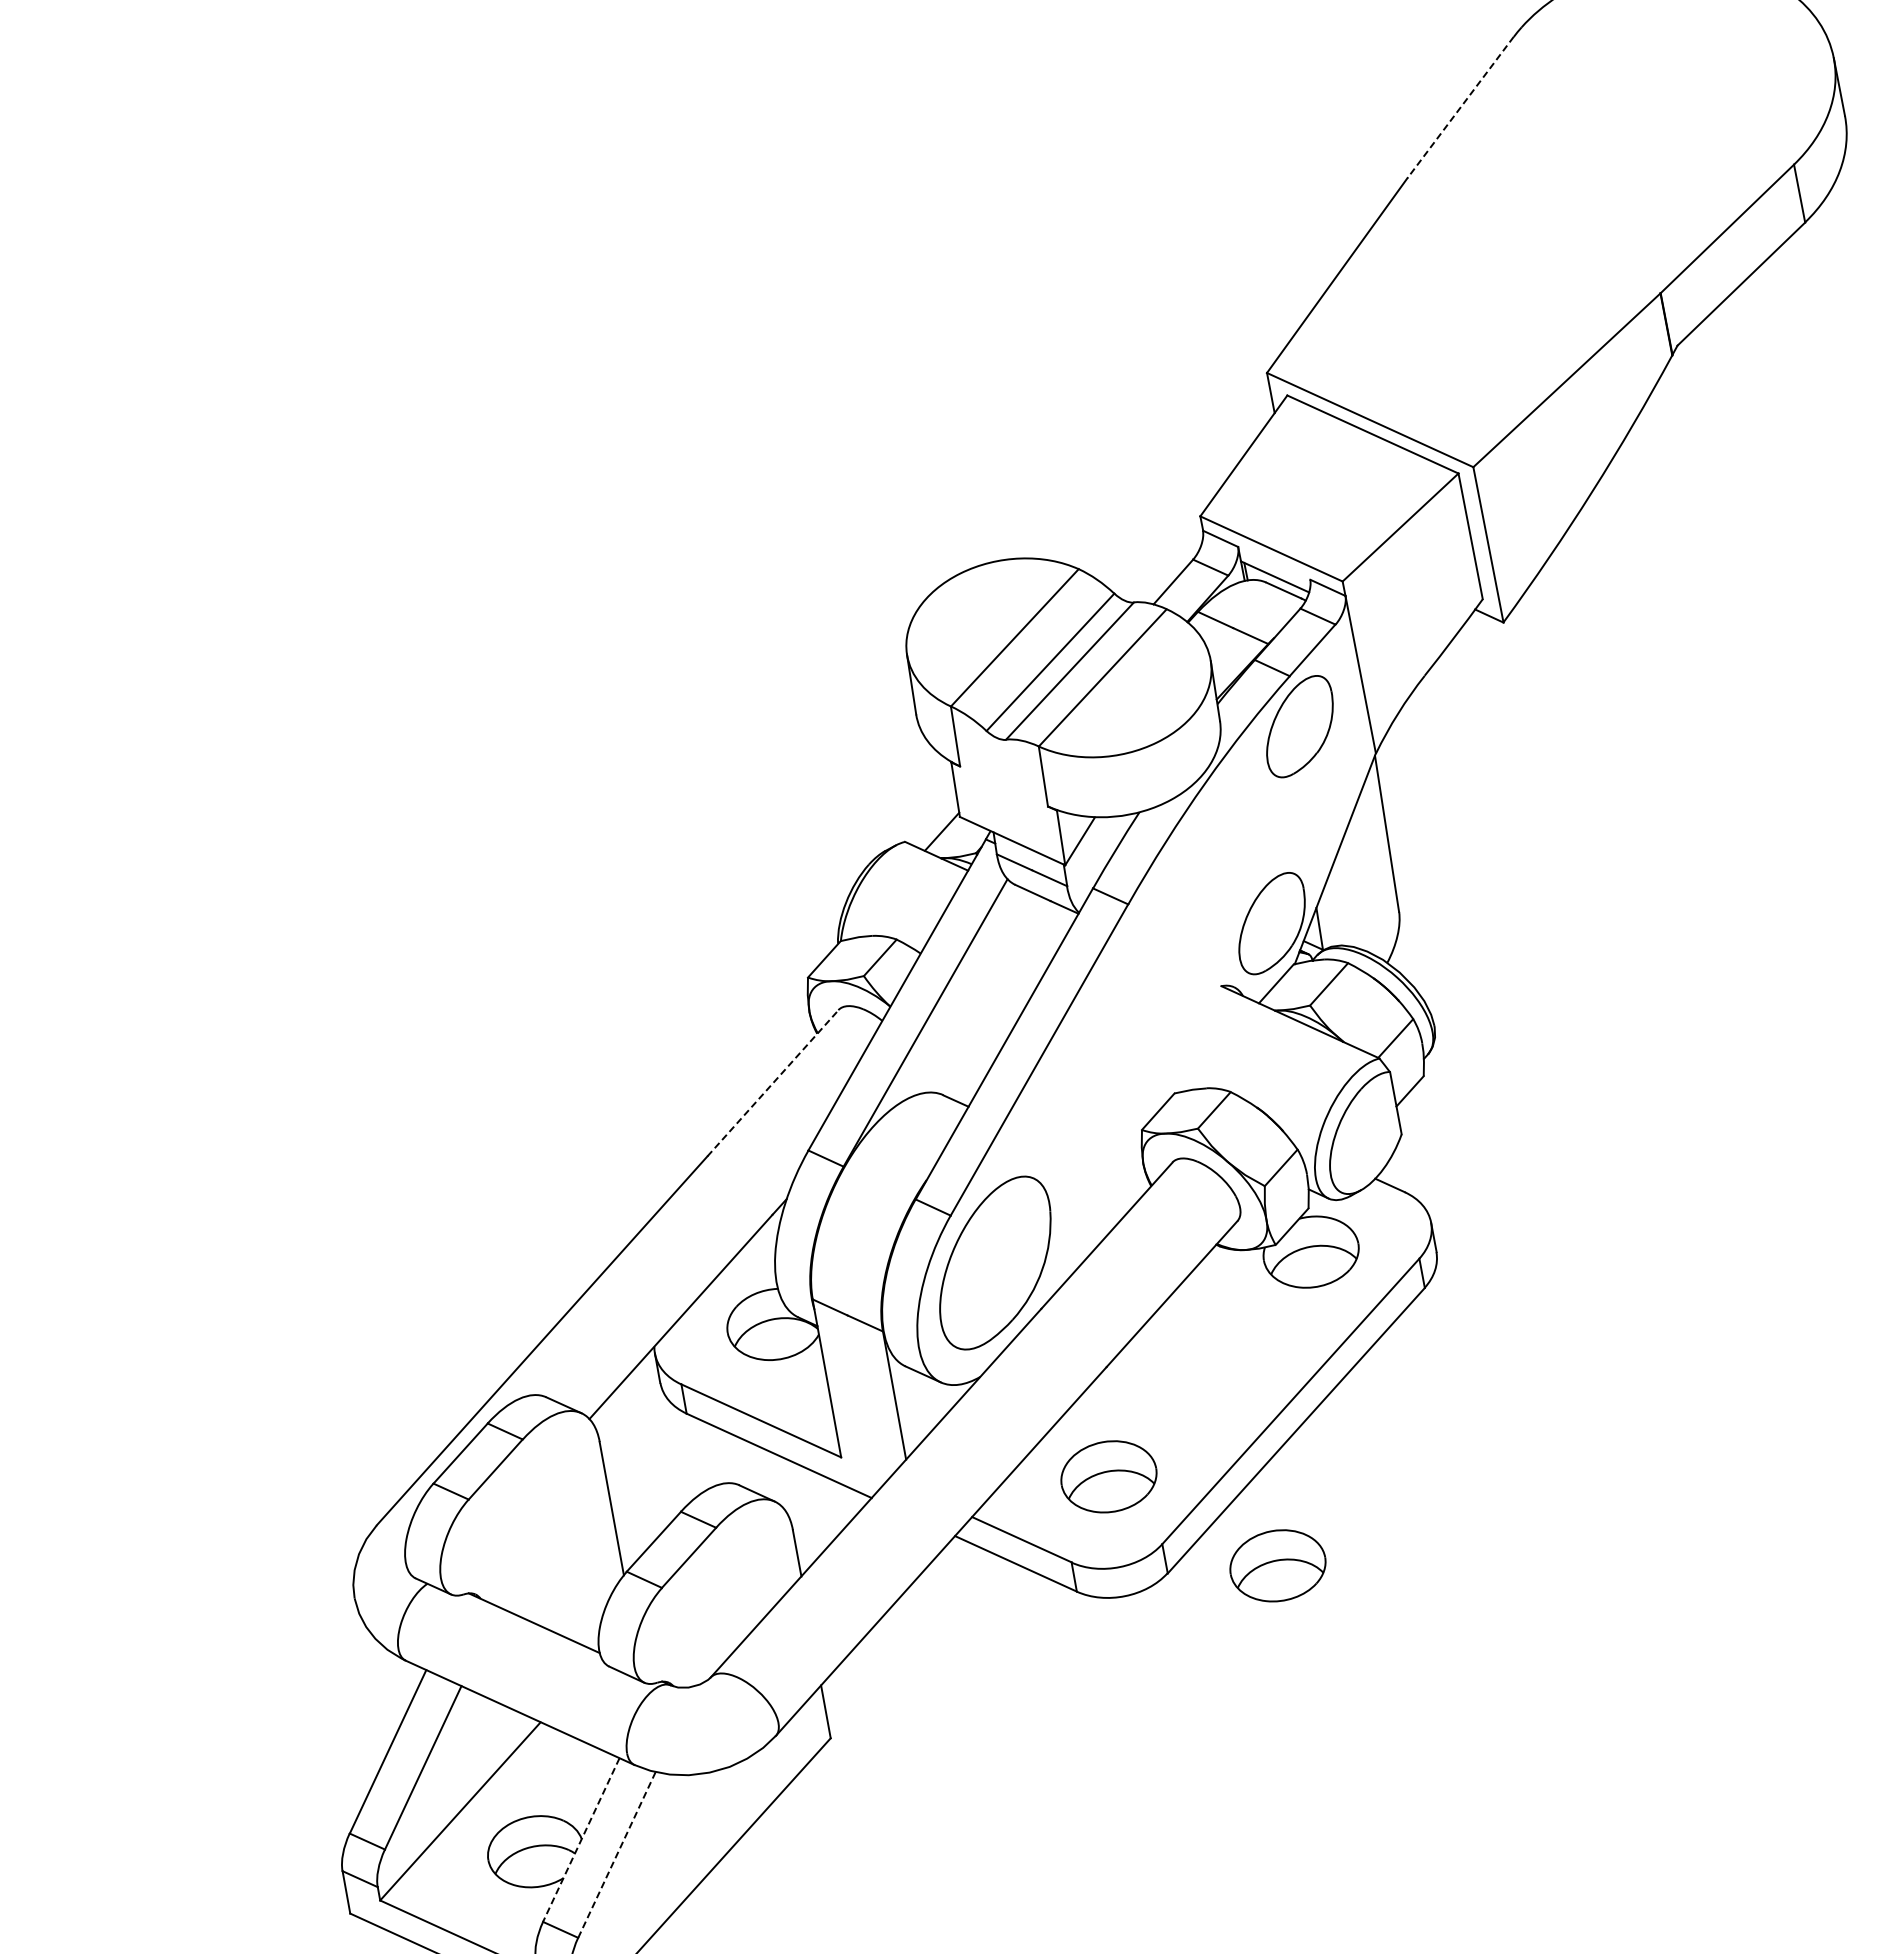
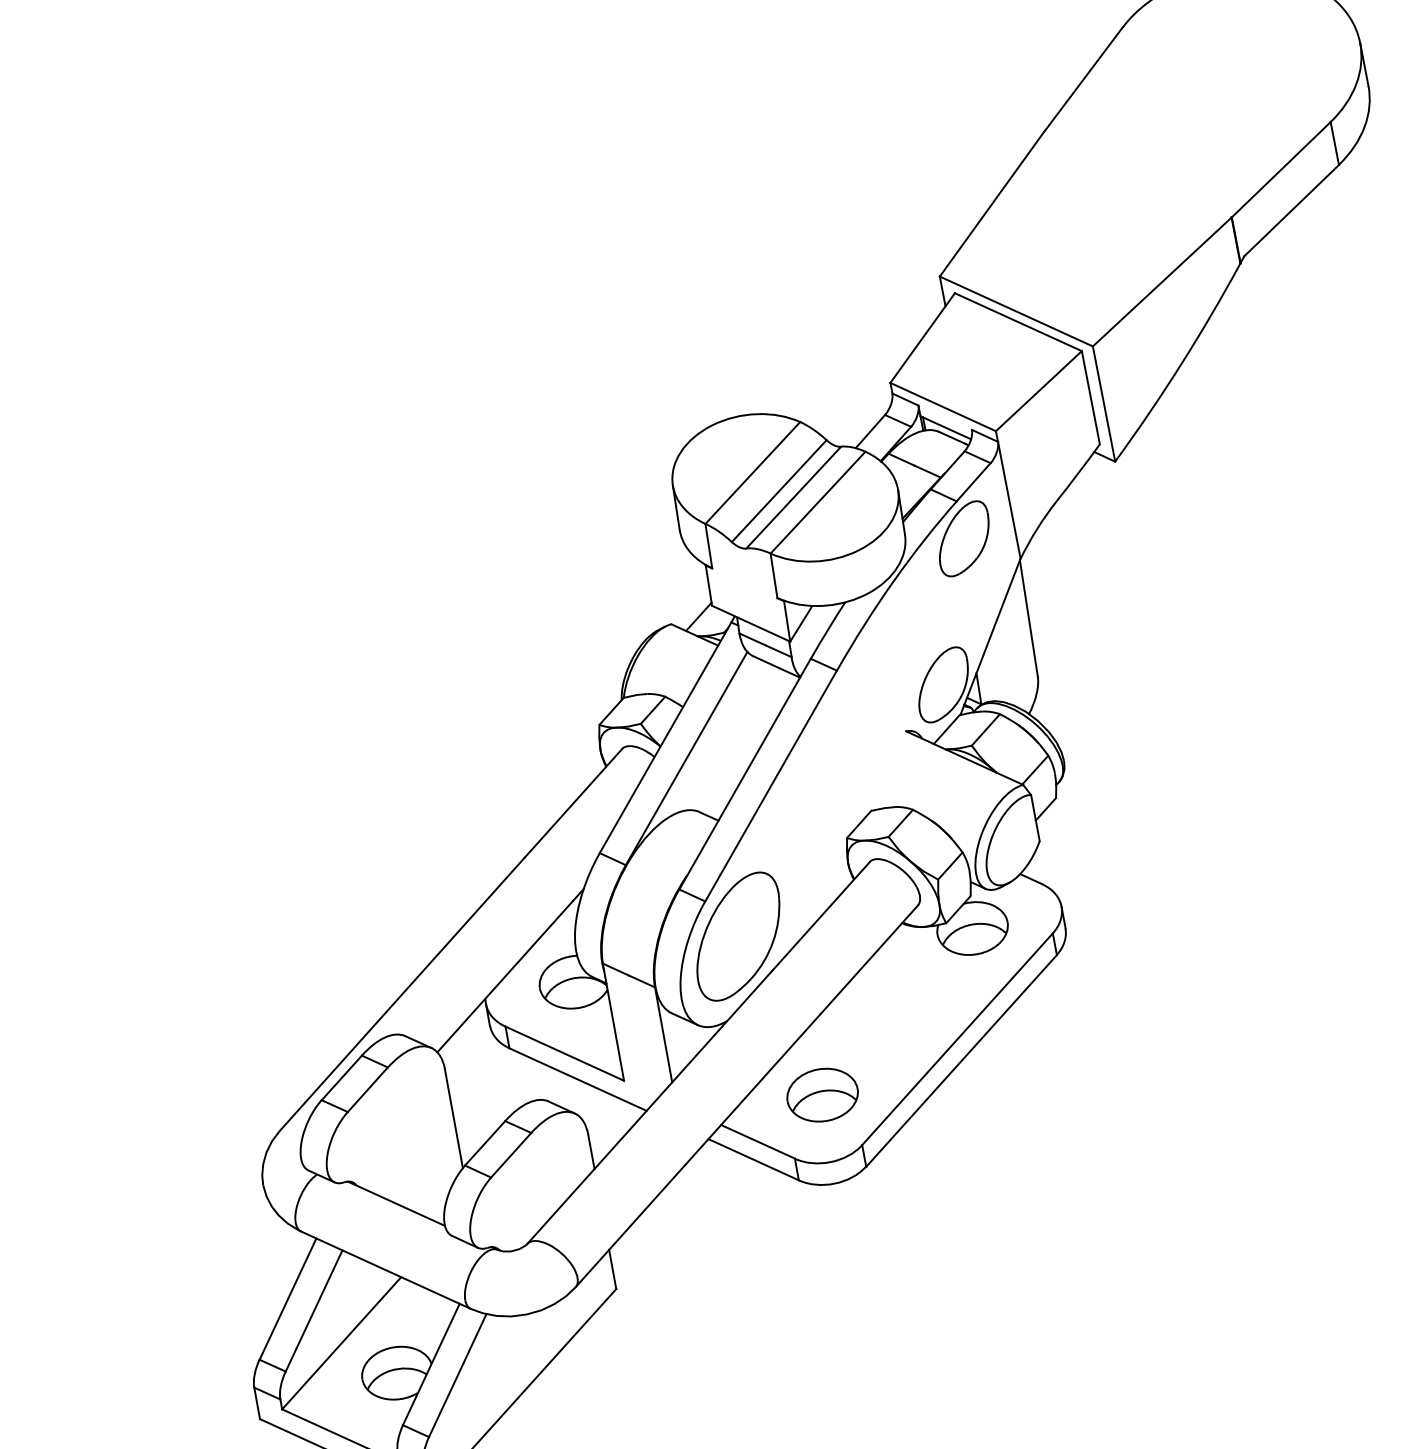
line: (1460, 107) -> (1083, 79), dashed -> solid
line: (773, 1083) -> (573, 803), dashed -> solid
part: (1277, 1565) -> (947, 1160), removed
line: (581, 1840) -> (431, 1364), dashed -> solid
line: (616, 1855) -> (457, 1375), dashed -> solid

